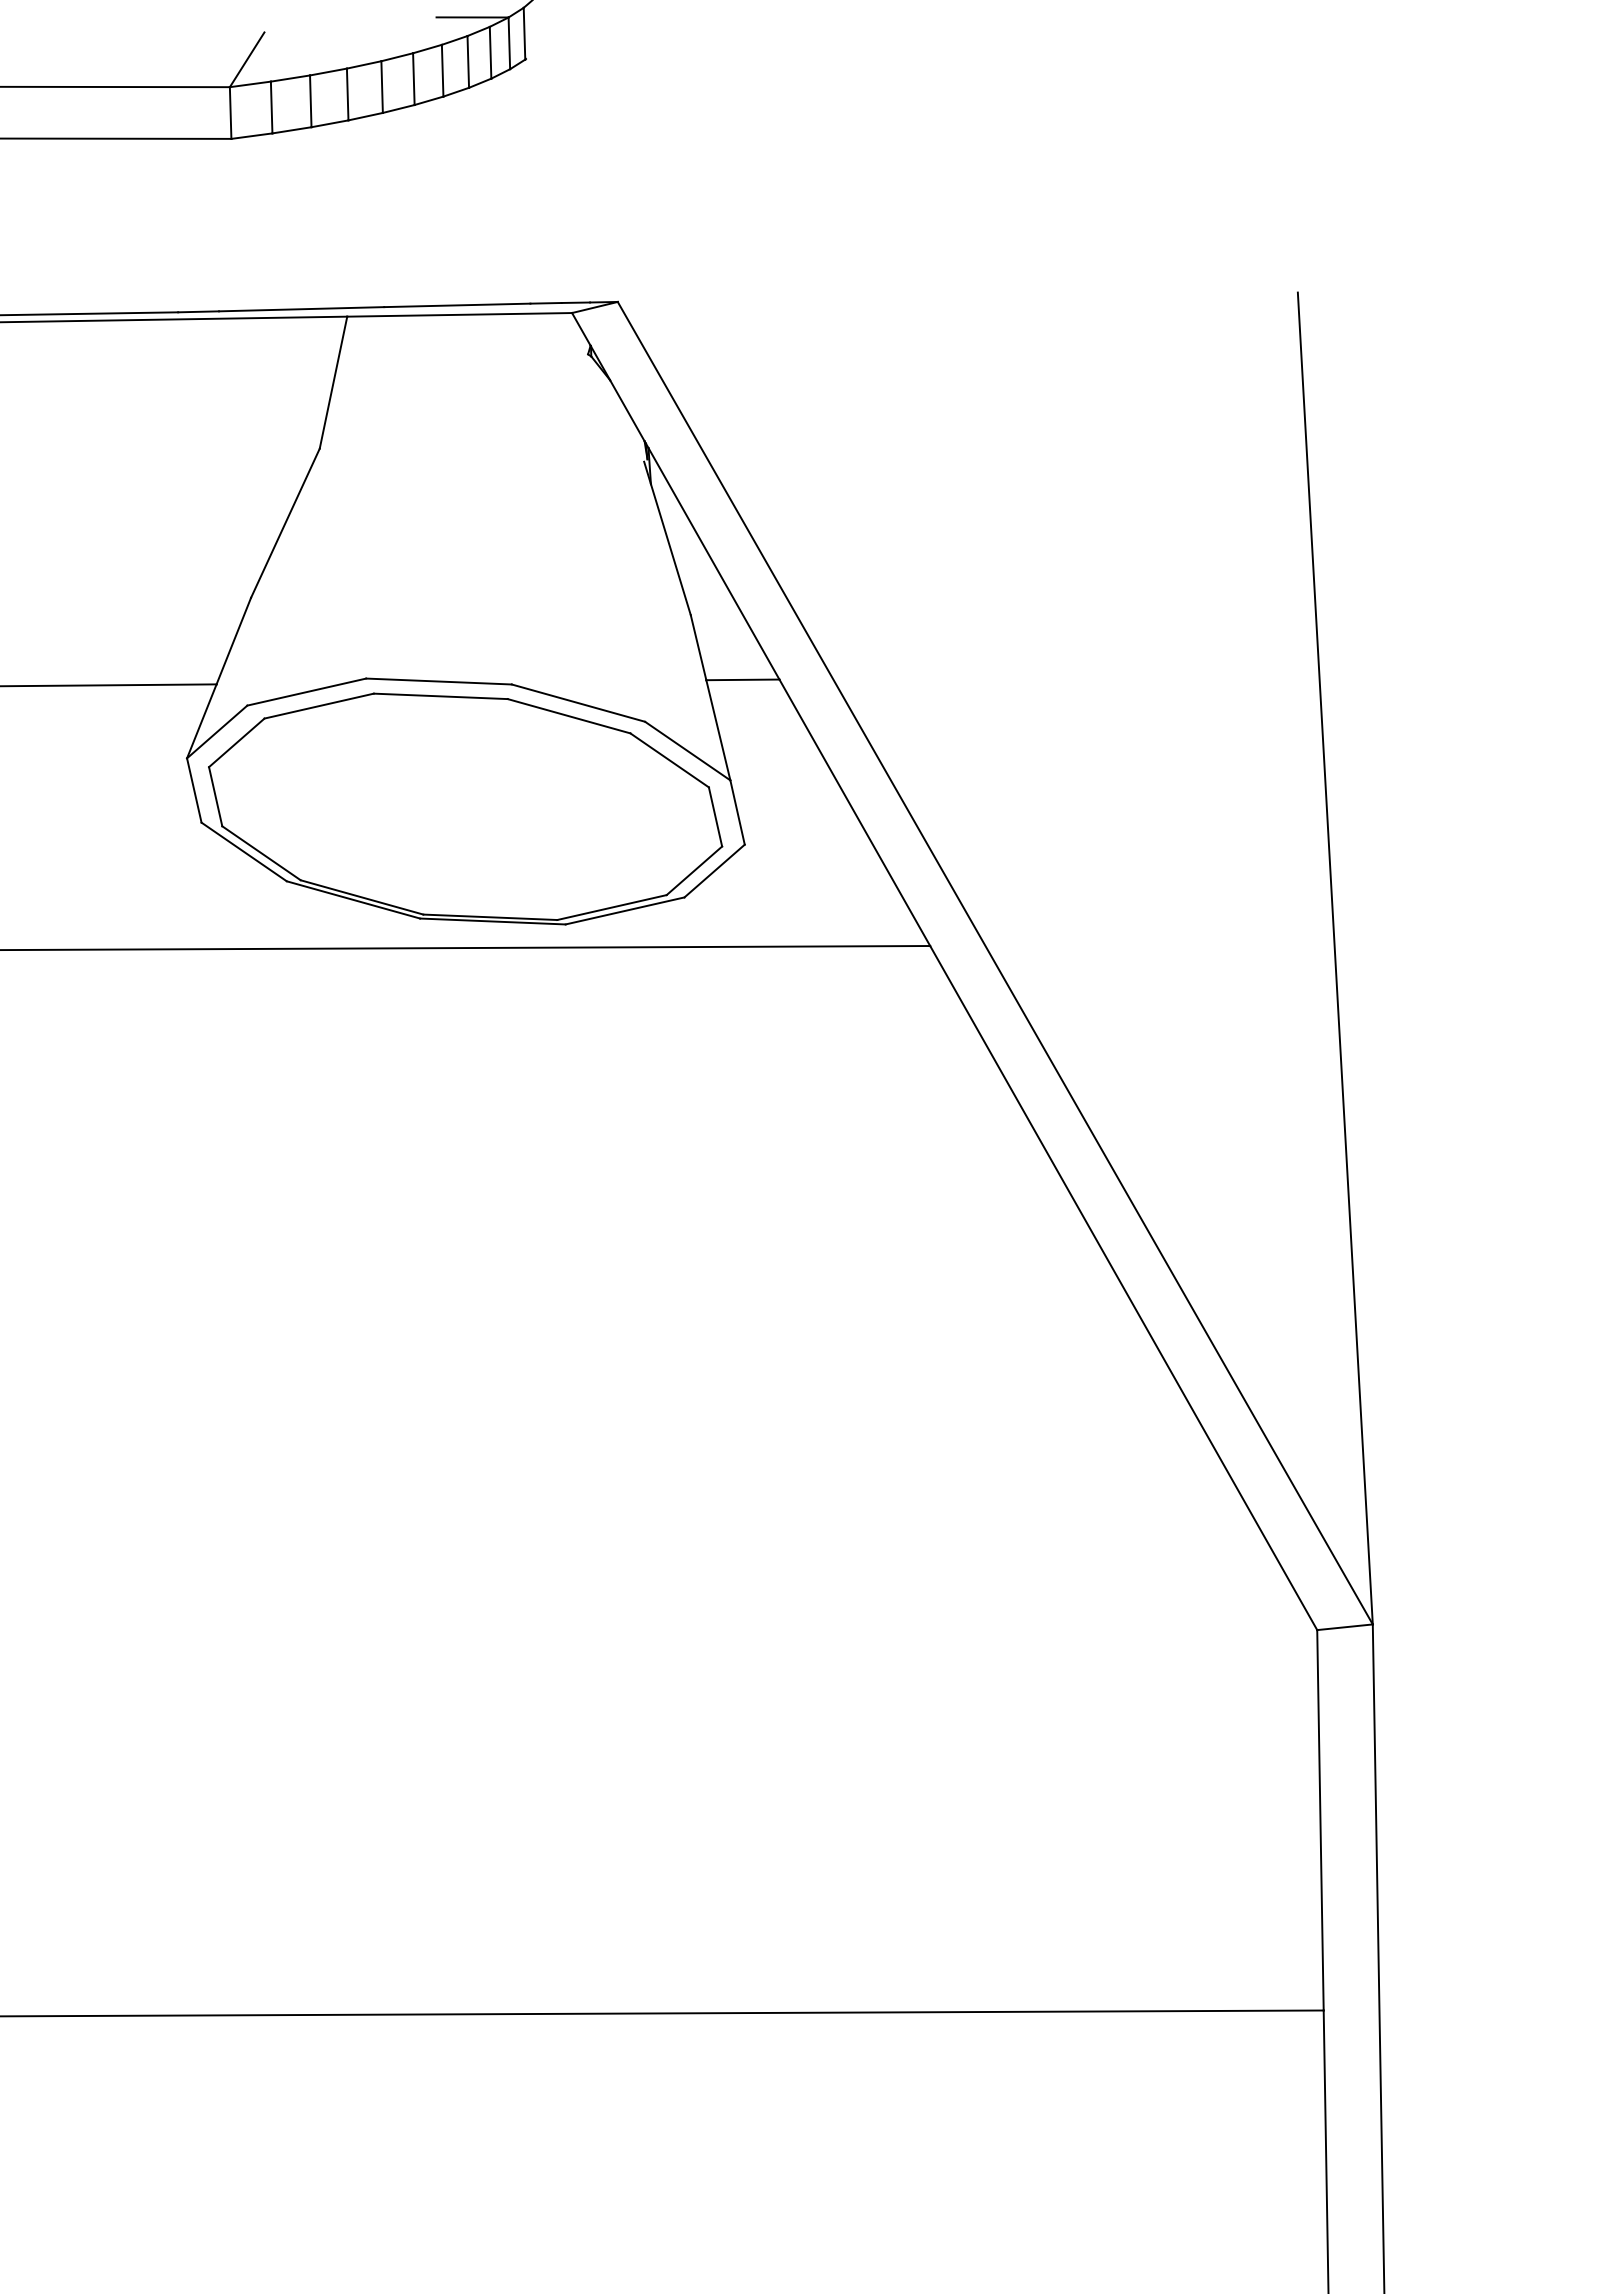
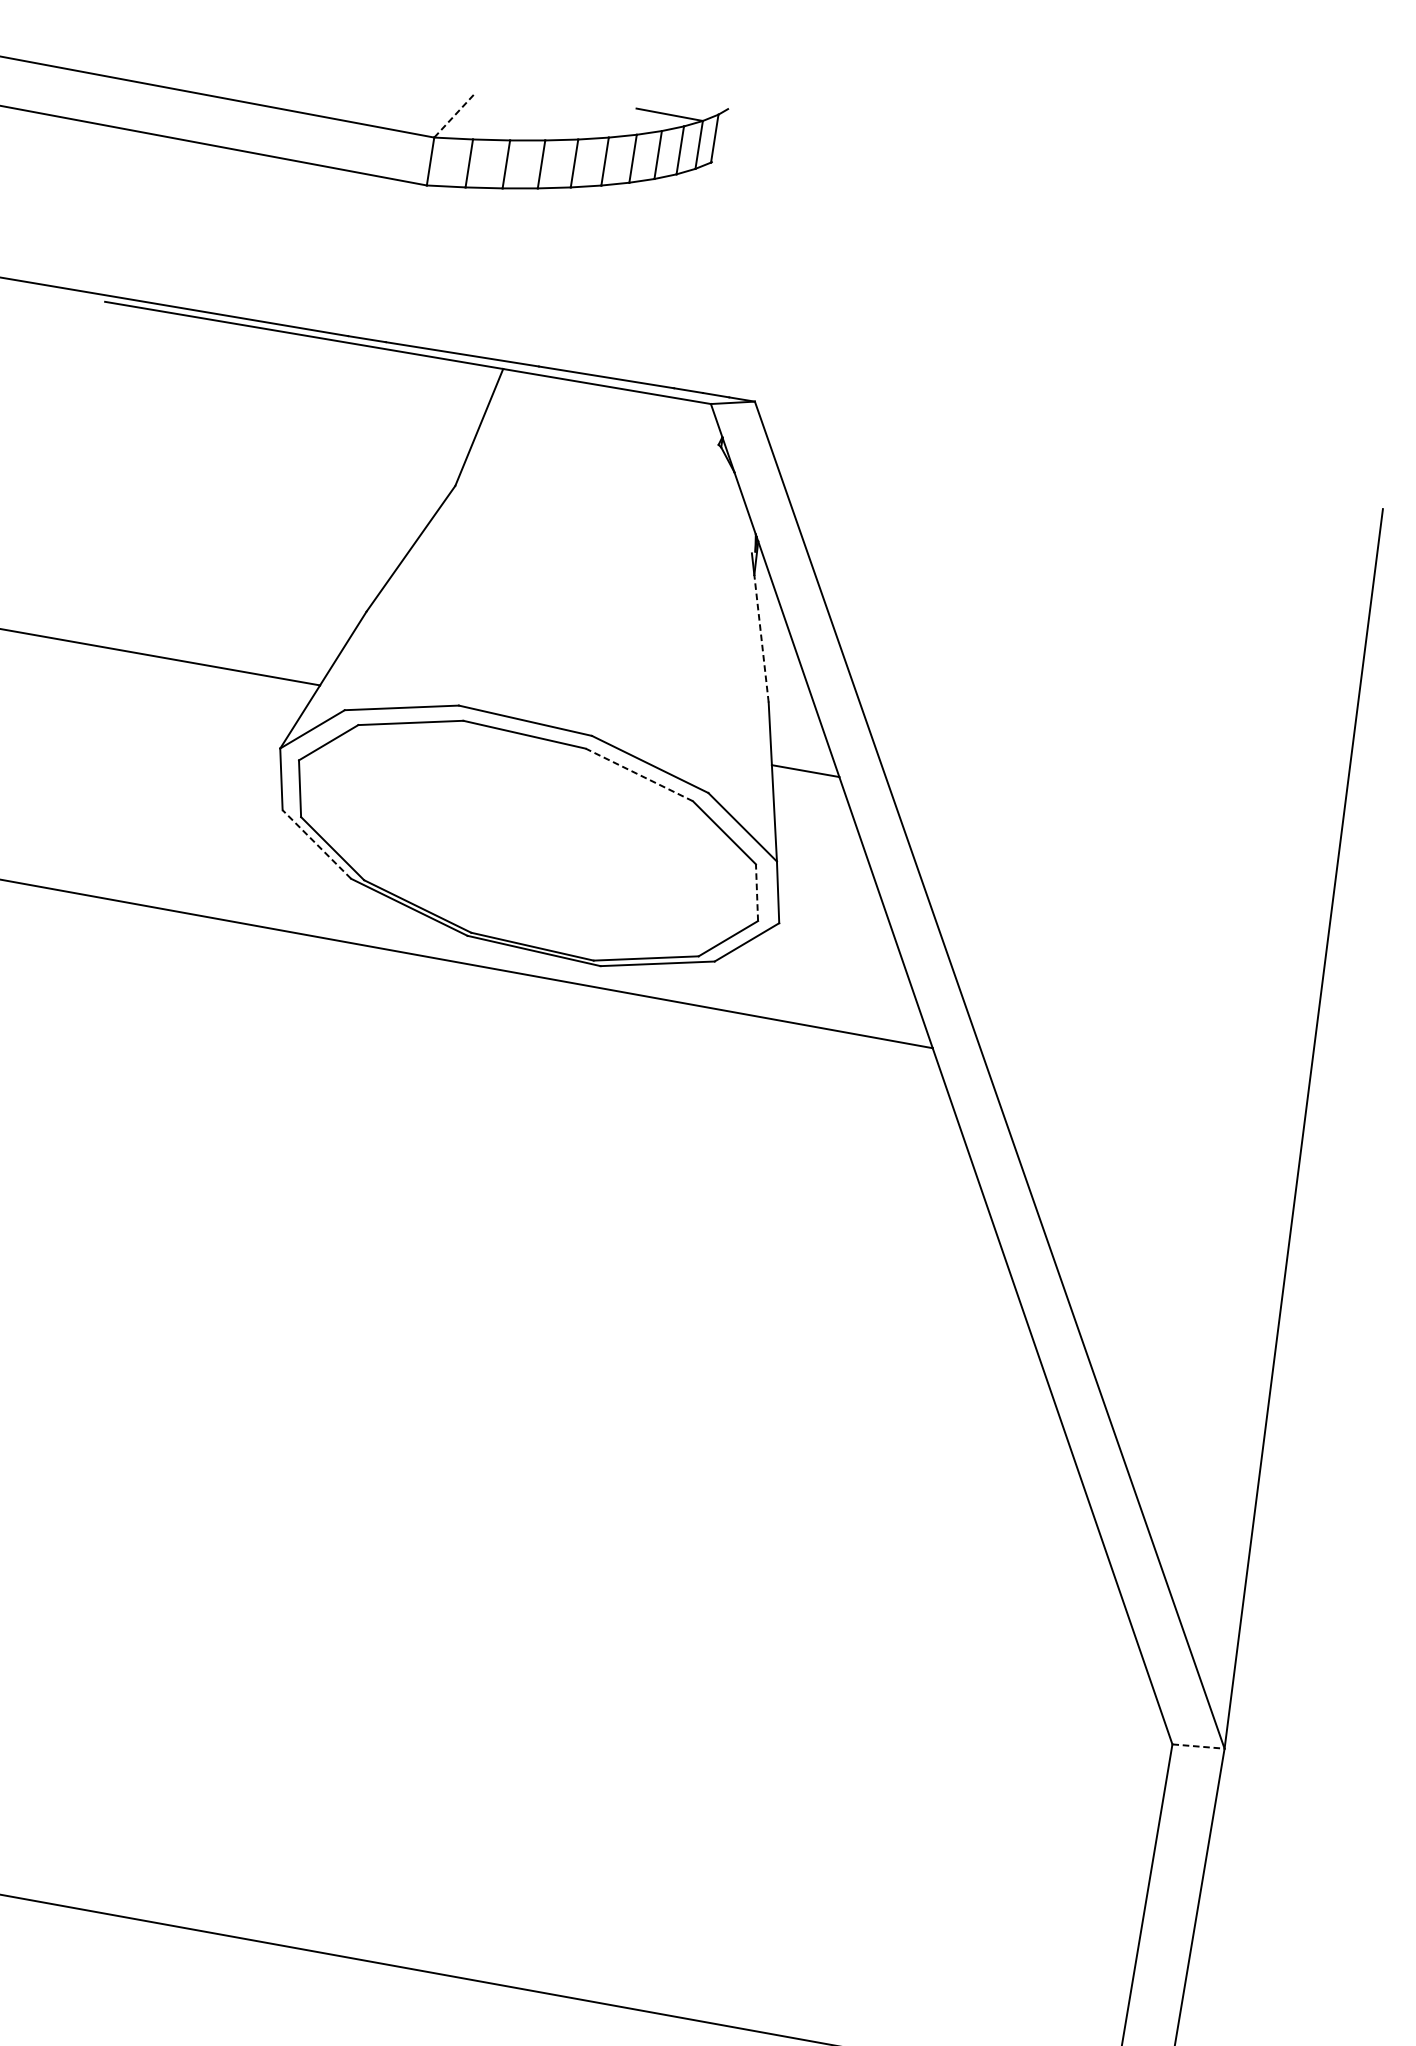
line: (247, 59) -> (455, 115), solid -> dashed
line: (670, 549) -> (761, 638), solid -> dashed
line: (569, 716) -> (639, 775), solid -> dashed
line: (715, 816) -> (757, 892), solid -> dashed
line: (244, 851) -> (317, 844), solid -> dashed
line: (1345, 1627) -> (1198, 1746), solid -> dashed

